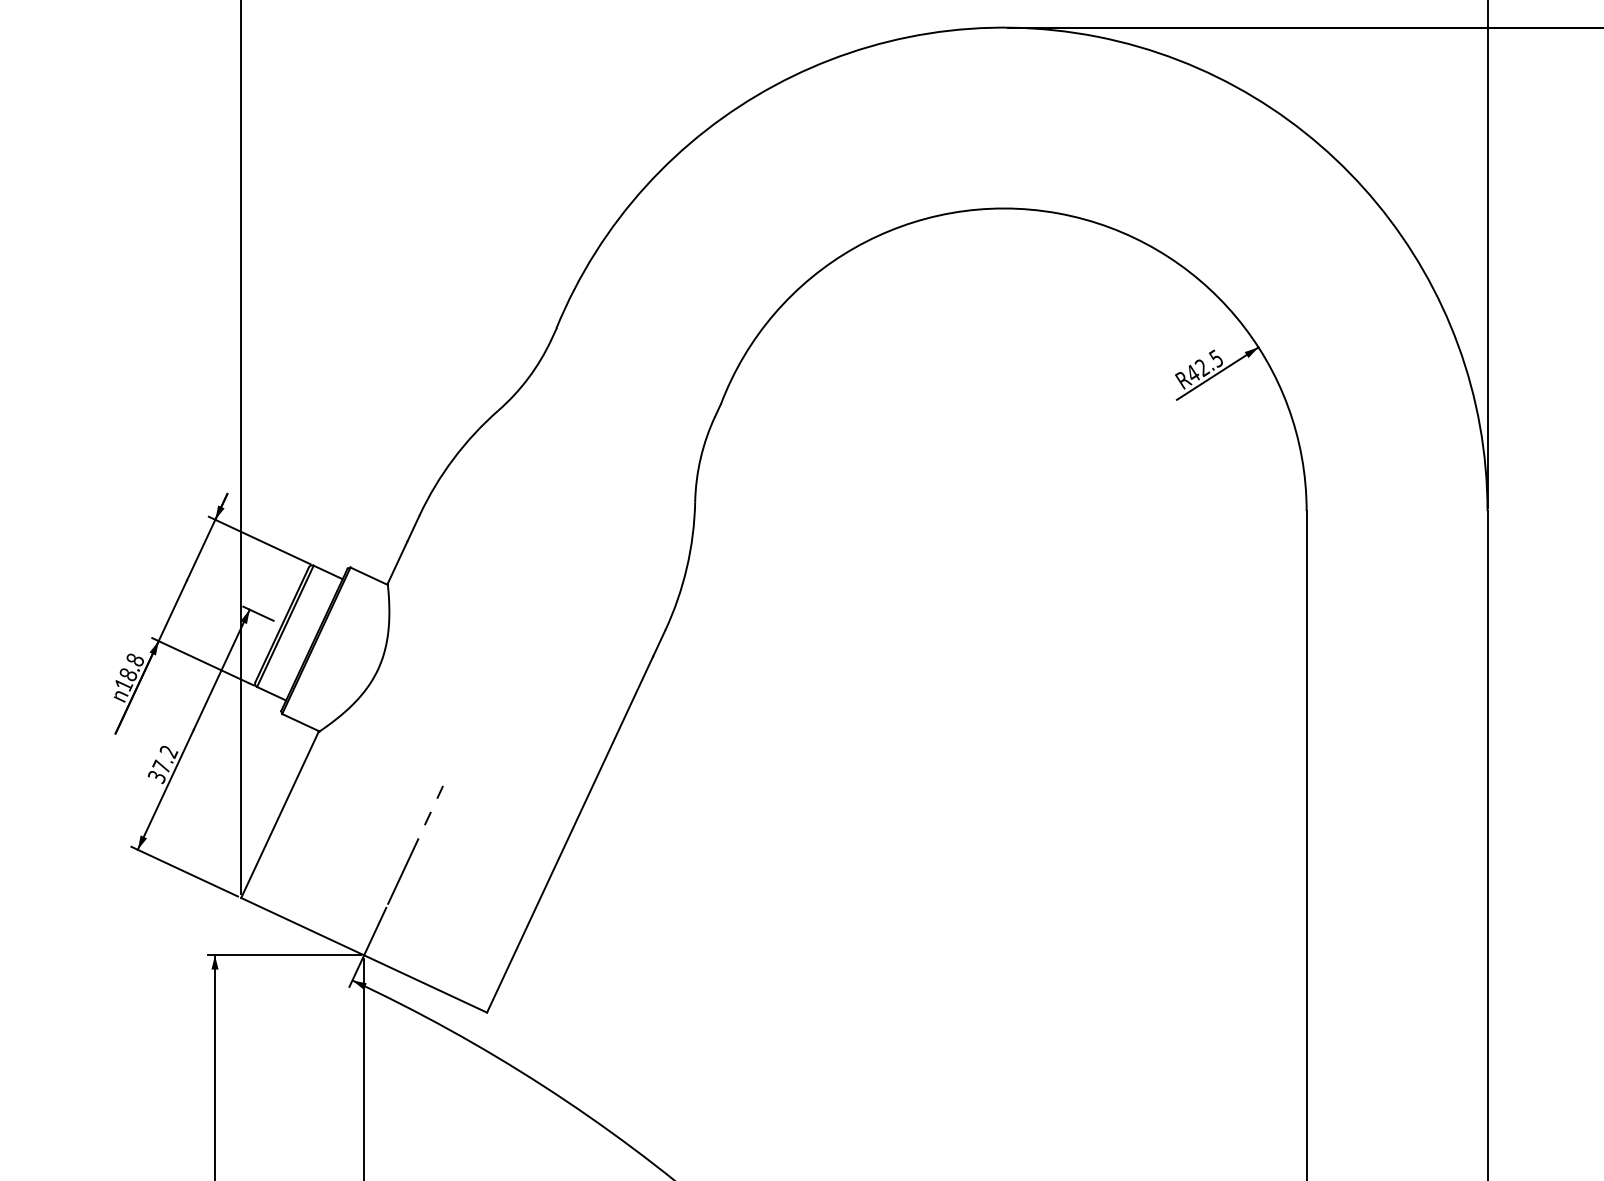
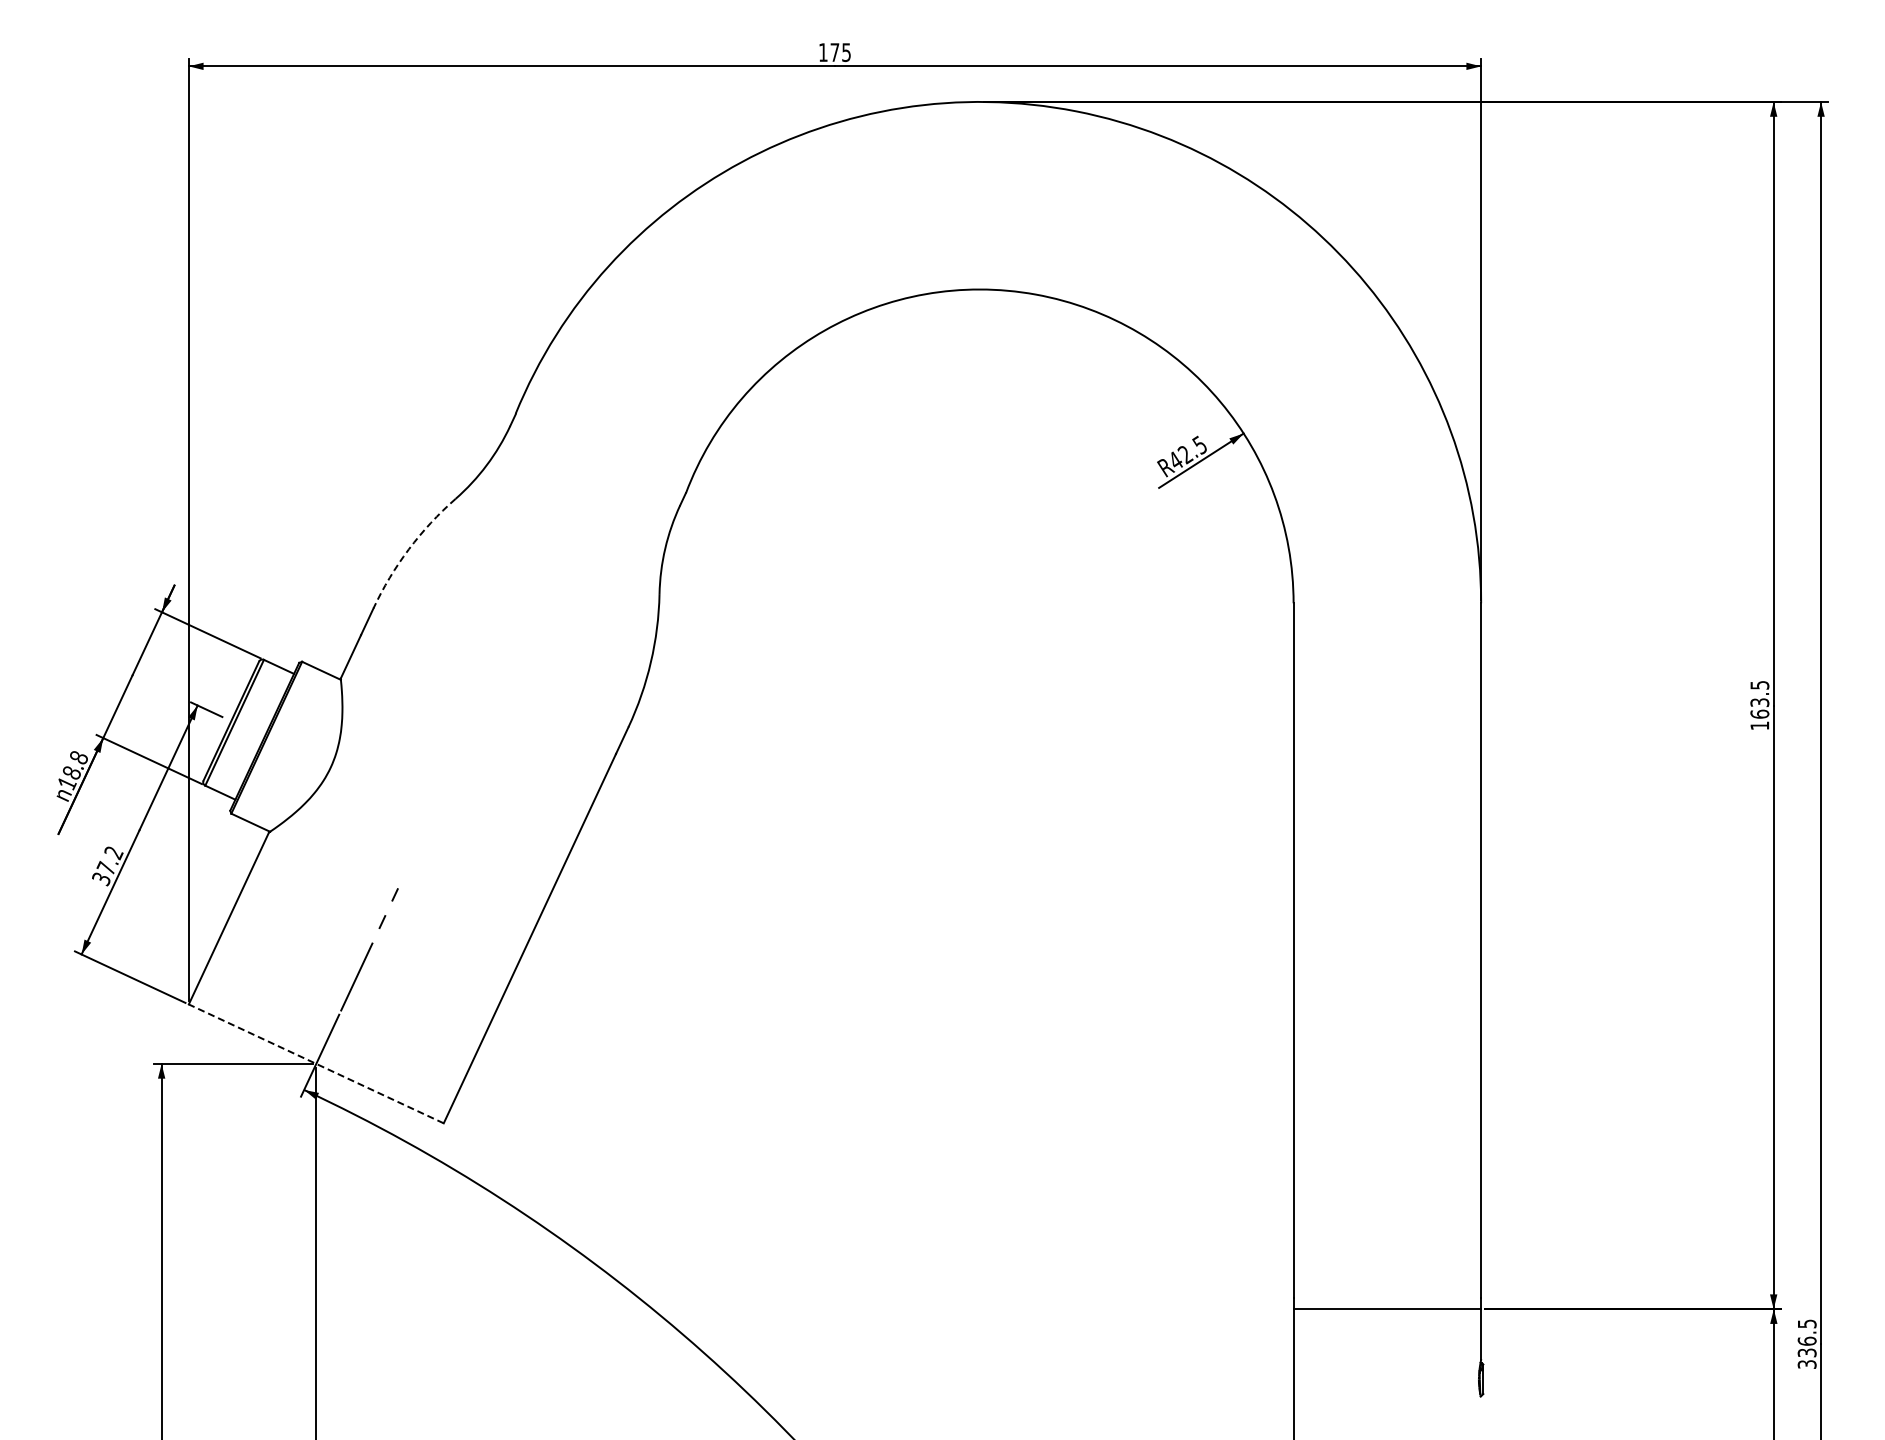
arc: (453, 459) -> (408, 549), solid -> dashed
line: (364, 954) -> (316, 1063), solid -> dashed

